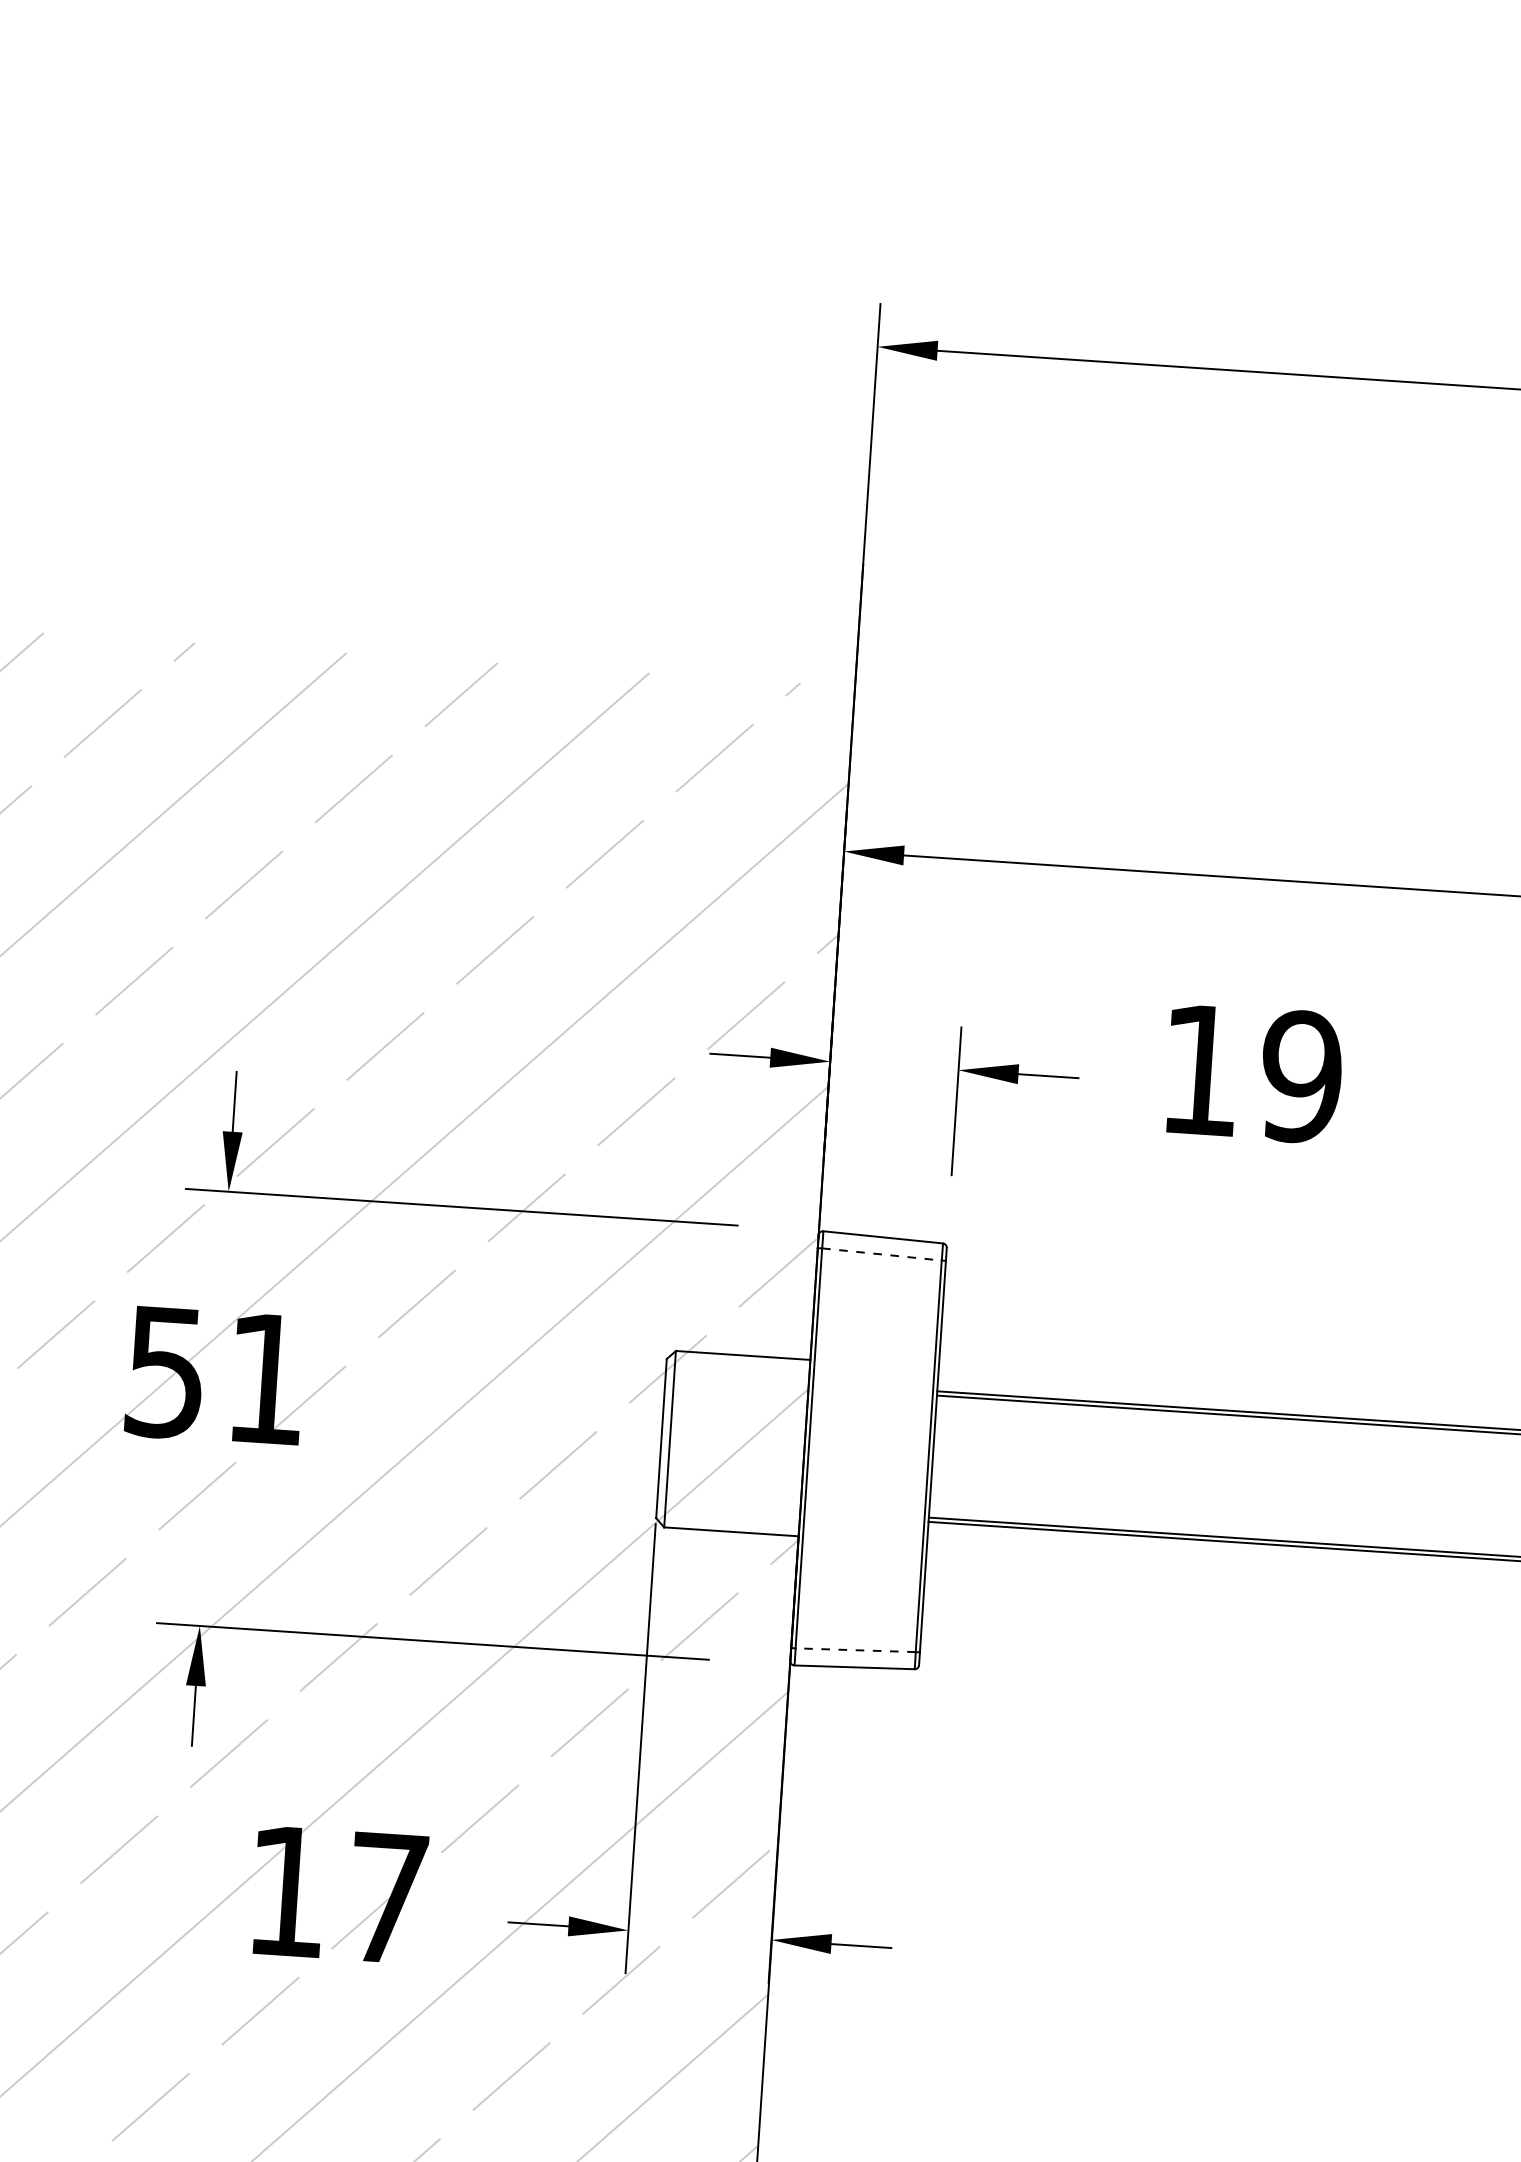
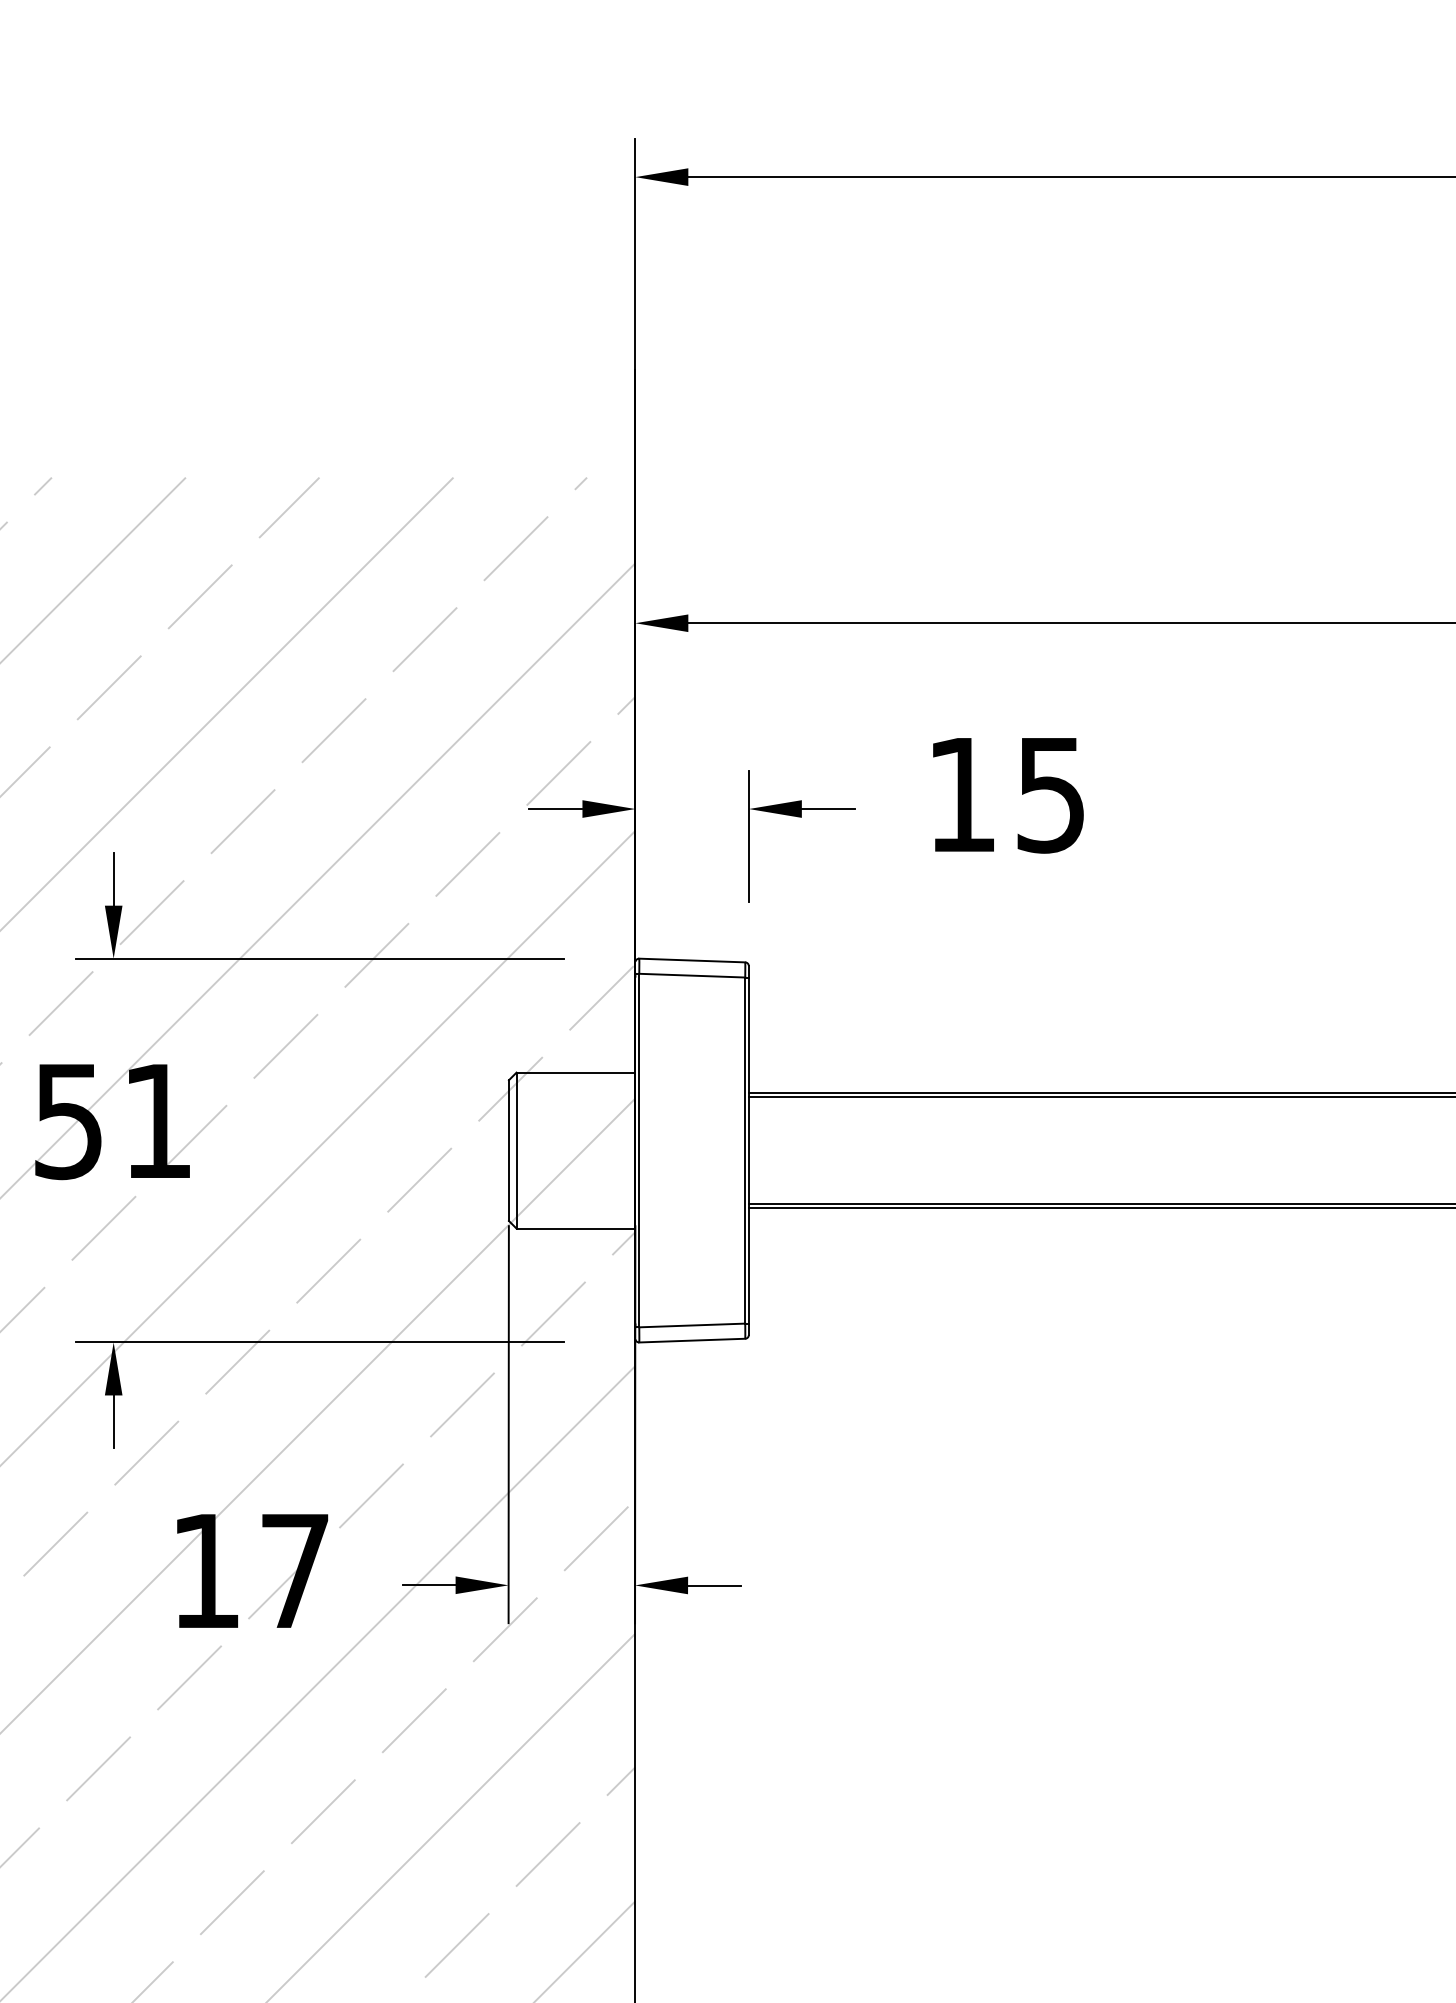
text: (1300, 1076) -> (1050, 794), 19 -> 15
line: (882, 1254) -> (692, 975), dashed -> solid
line: (854, 1650) -> (691, 1325), dashed -> solid

